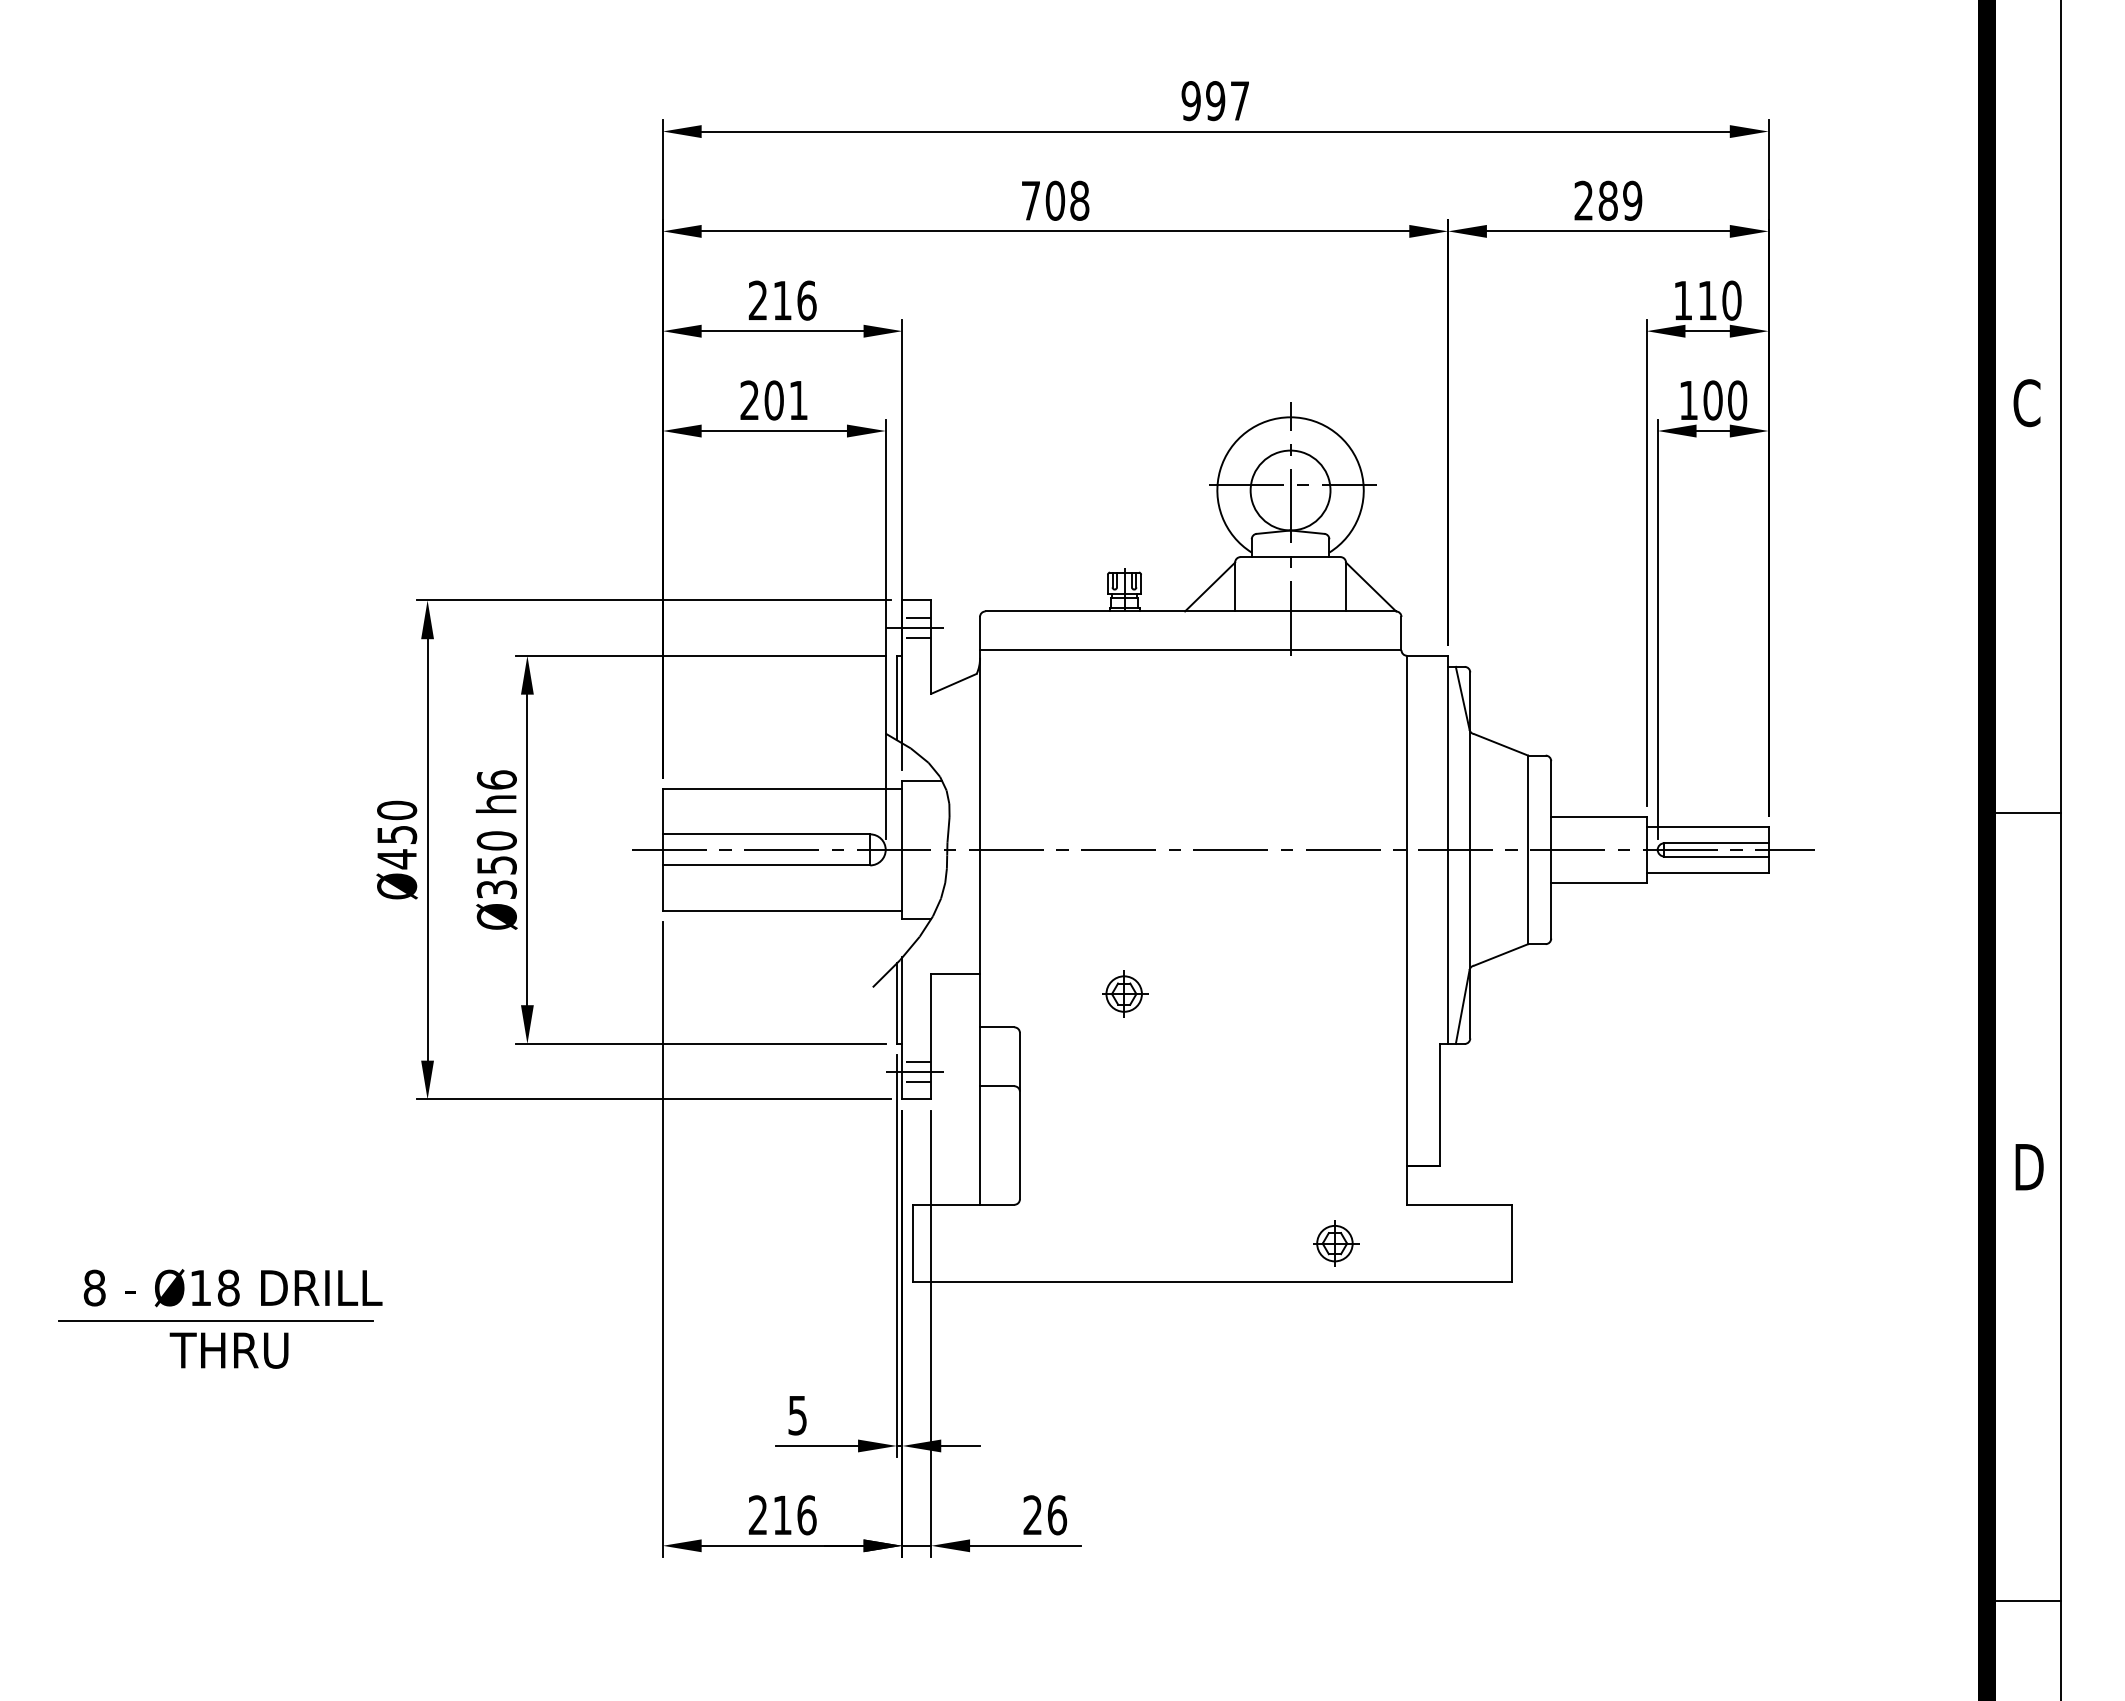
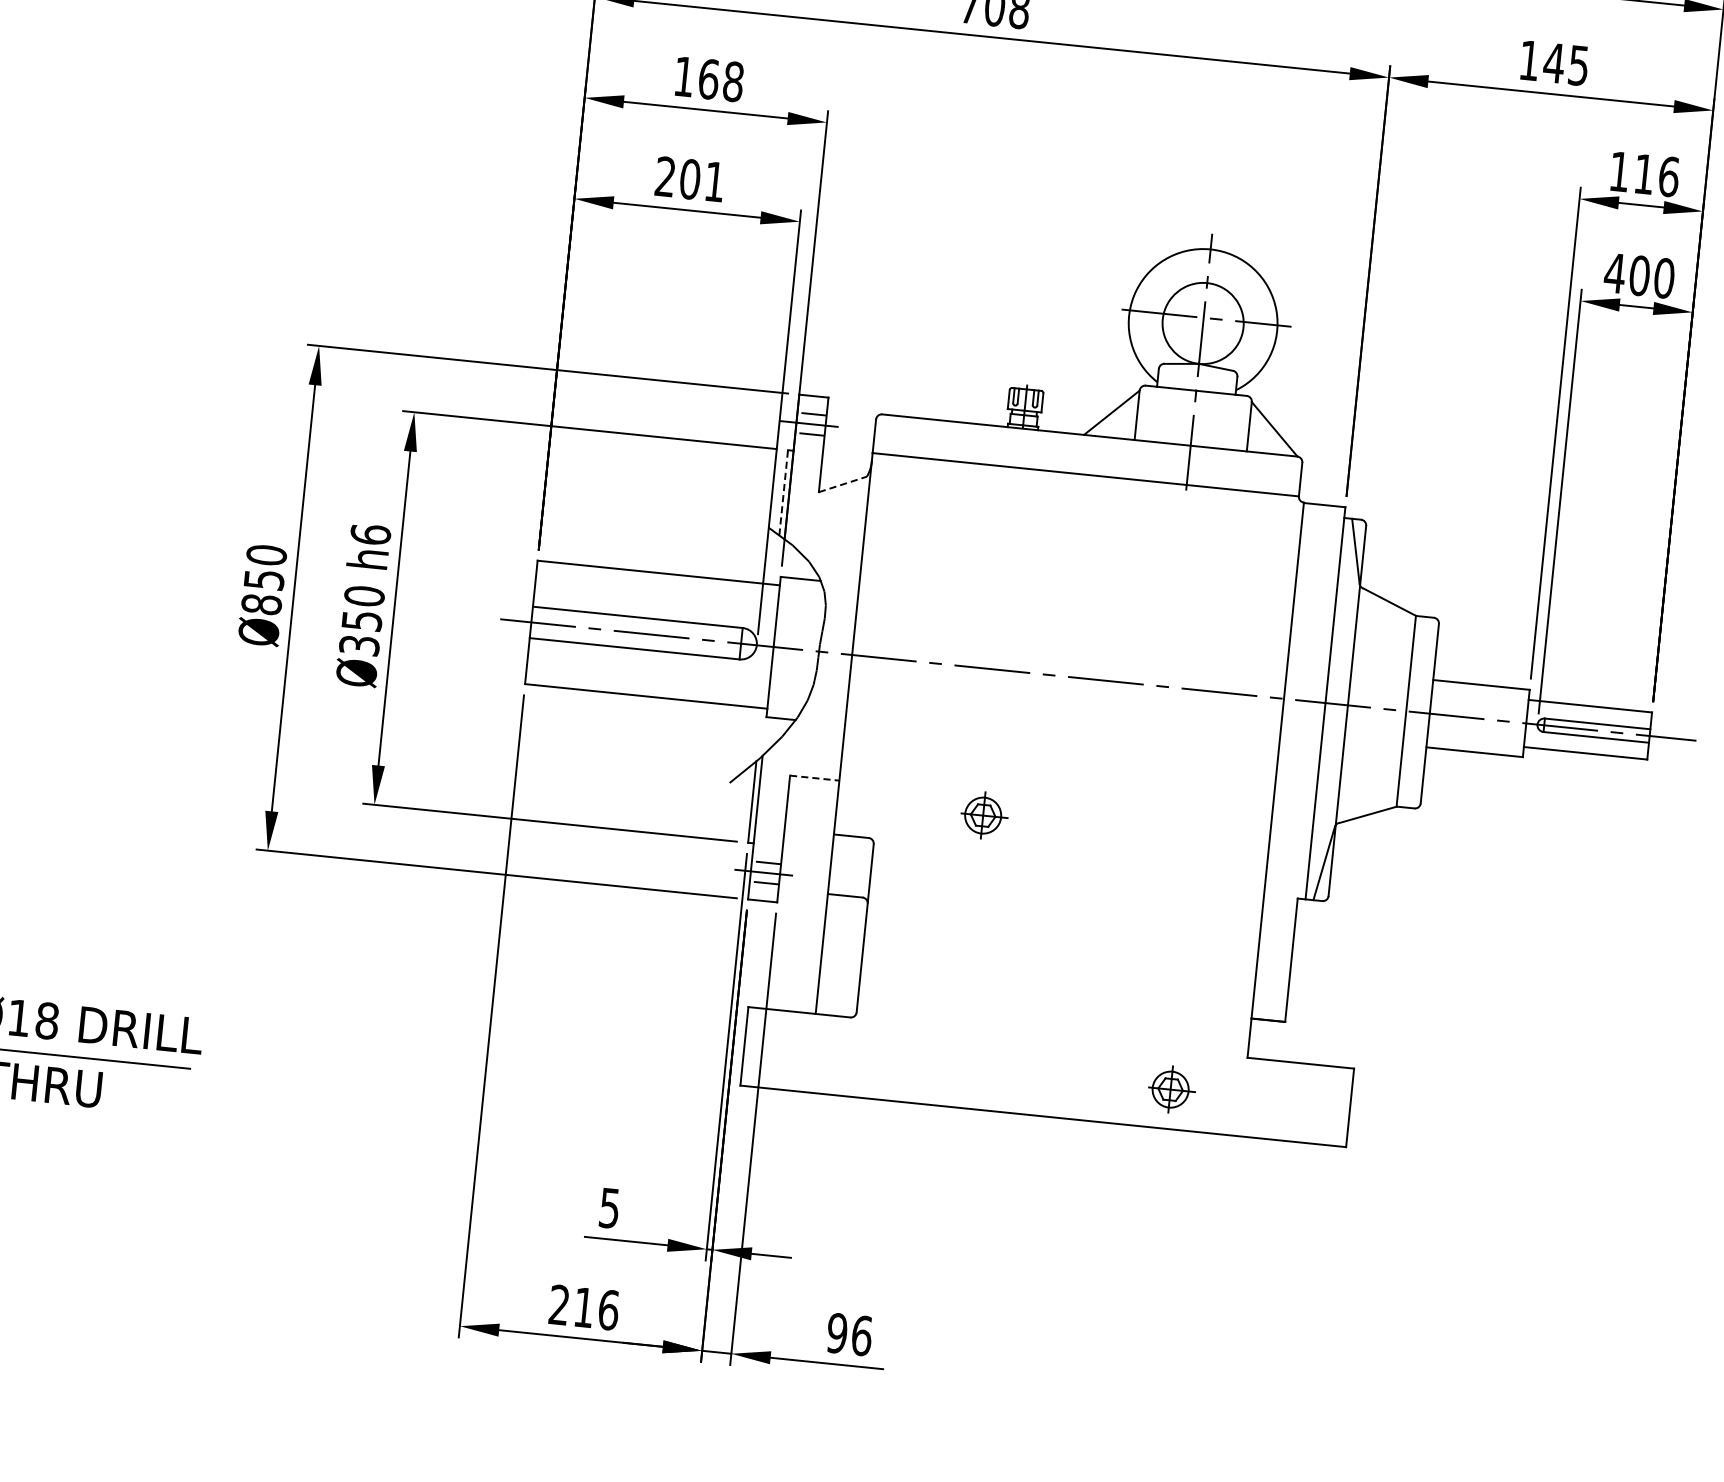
text: (1608, 200) -> (1554, 62), 289 -> 145
text: (782, 300) -> (708, 79), 216 -> 168
text: (1731, 300) -> (1668, 176), 110 -> 116
text: (1688, 400) -> (1614, 273), 100 -> 400
line: (954, 683) -> (843, 484), solid -> dashed
line: (896, 697) -> (783, 492), solid -> dashed
text: (397, 859) -> (262, 604), Ø450 -> Ø850
line: (956, 974) -> (815, 778), solid -> dashed
text: (1032, 1515) -> (836, 1333), 26 -> 96

